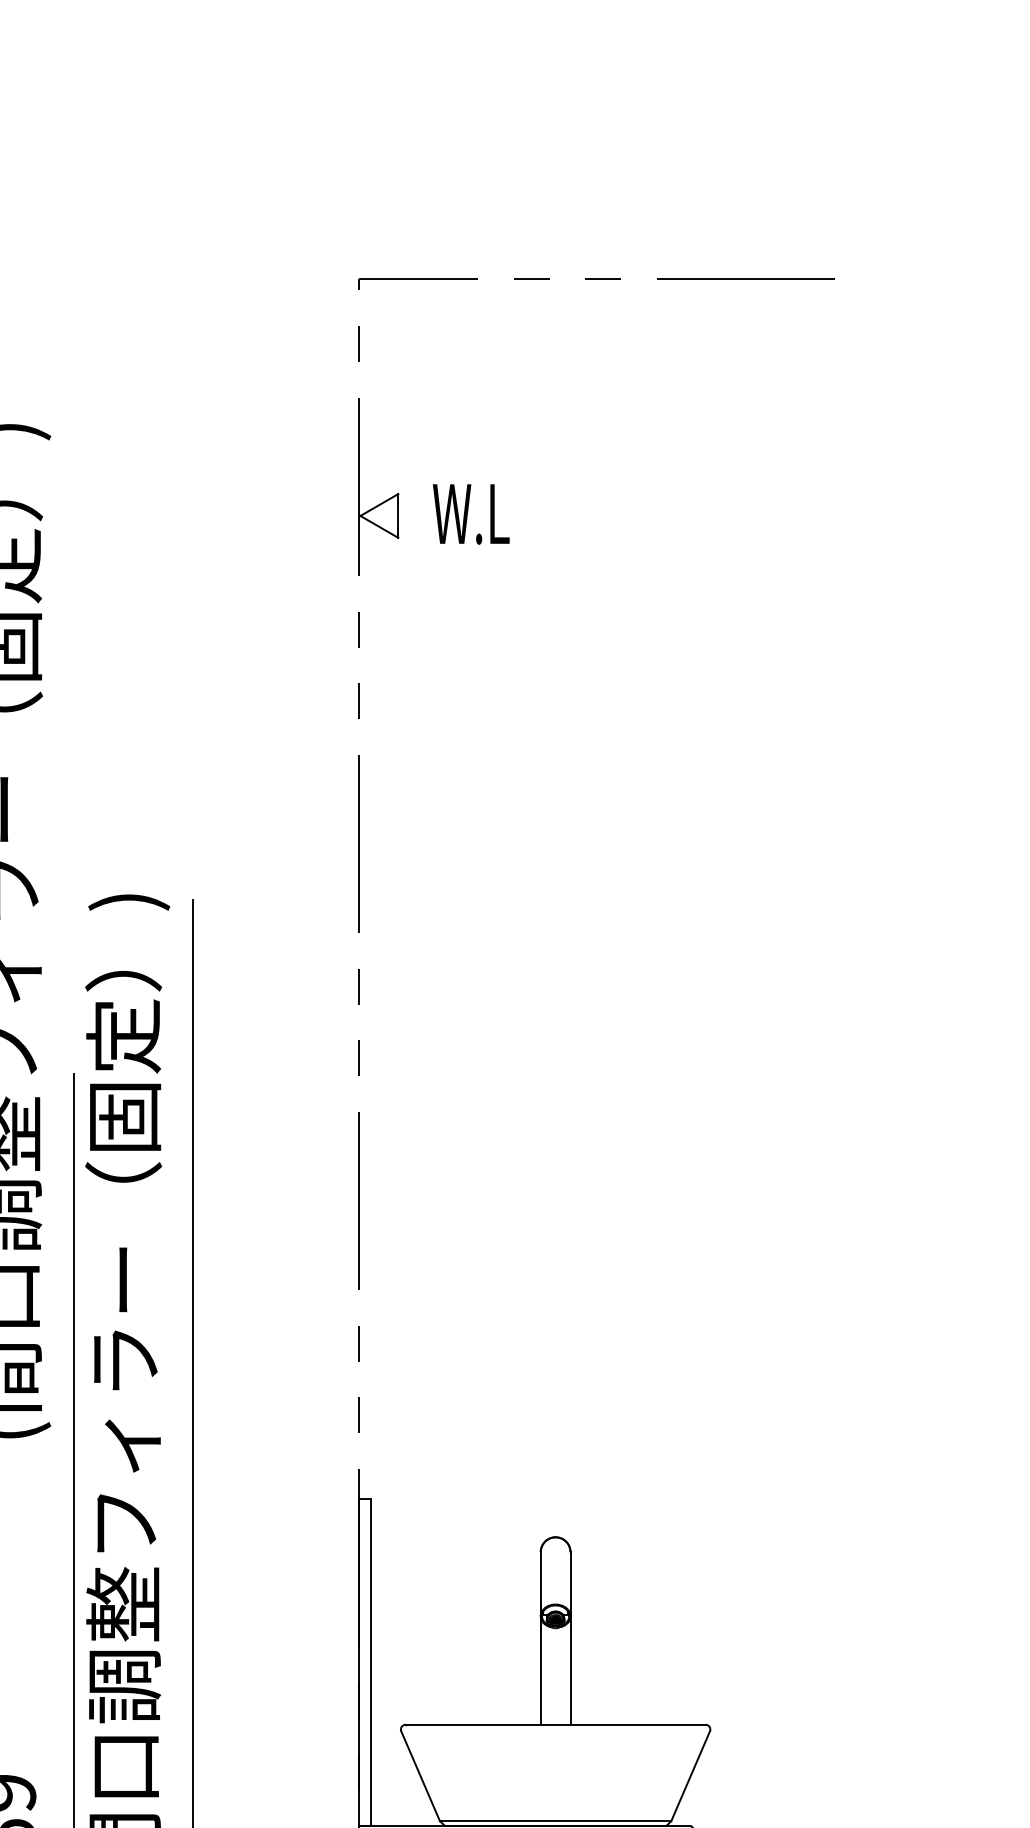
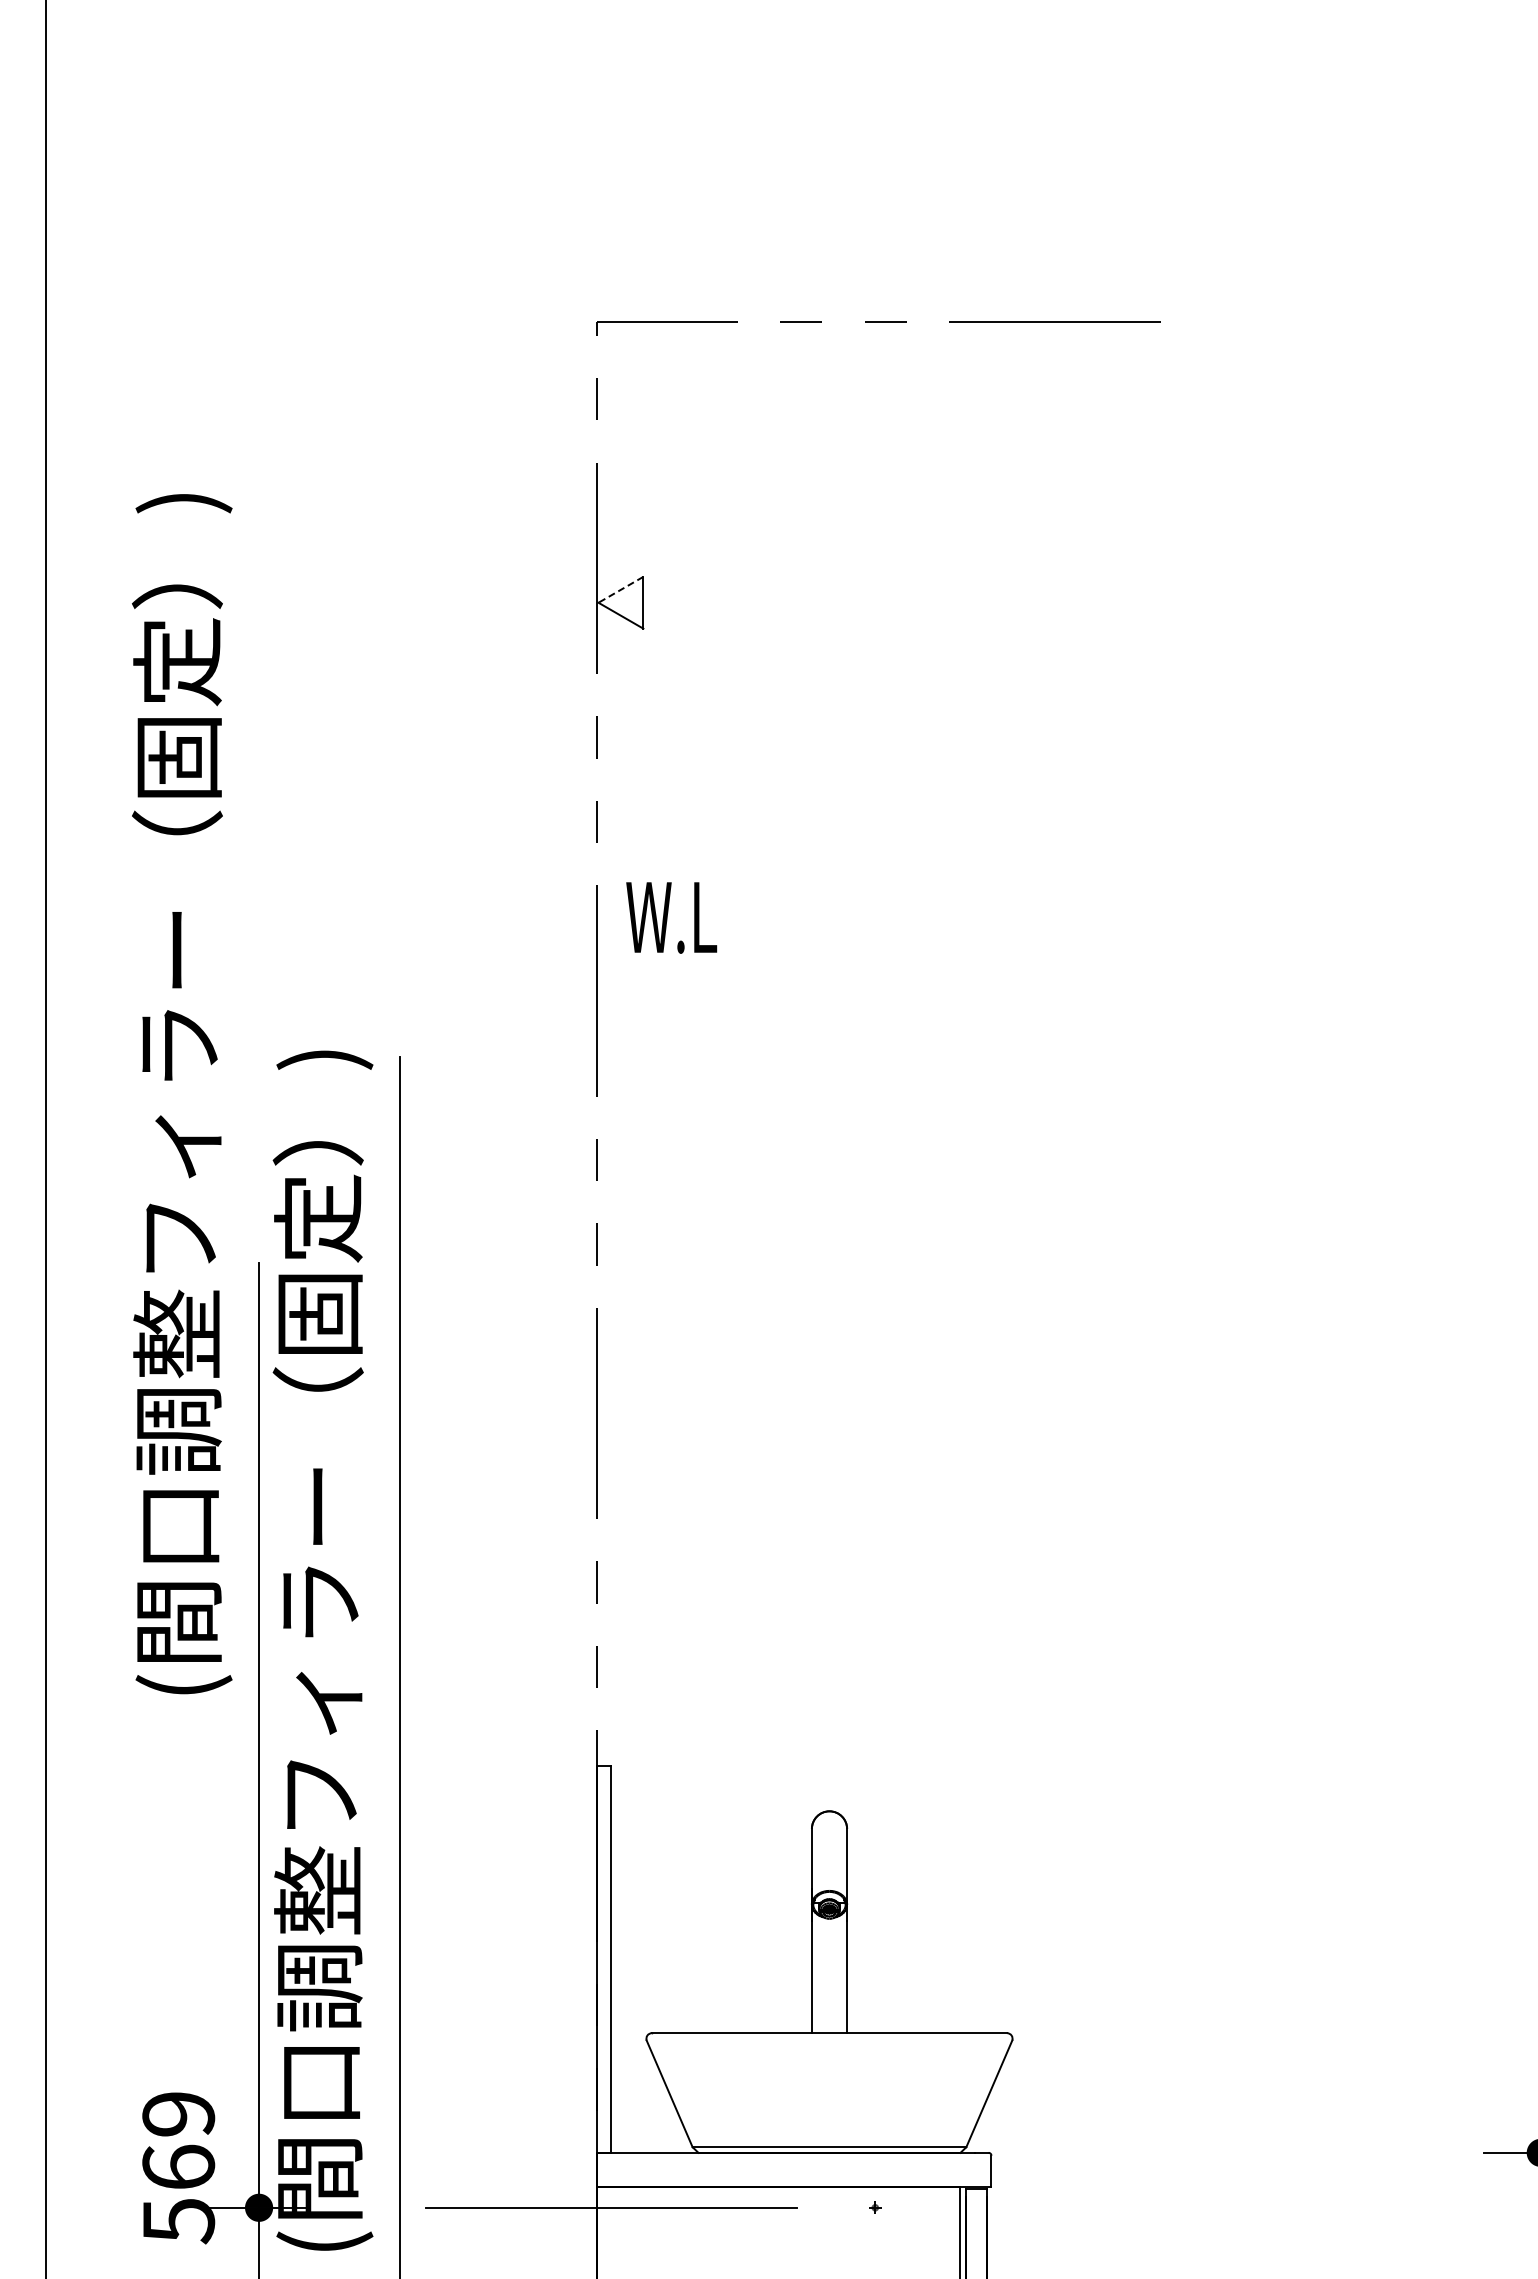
line: (379, 504) -> (620, 589), solid -> dashed
text: (471, 514) -> (671, 917), moved

